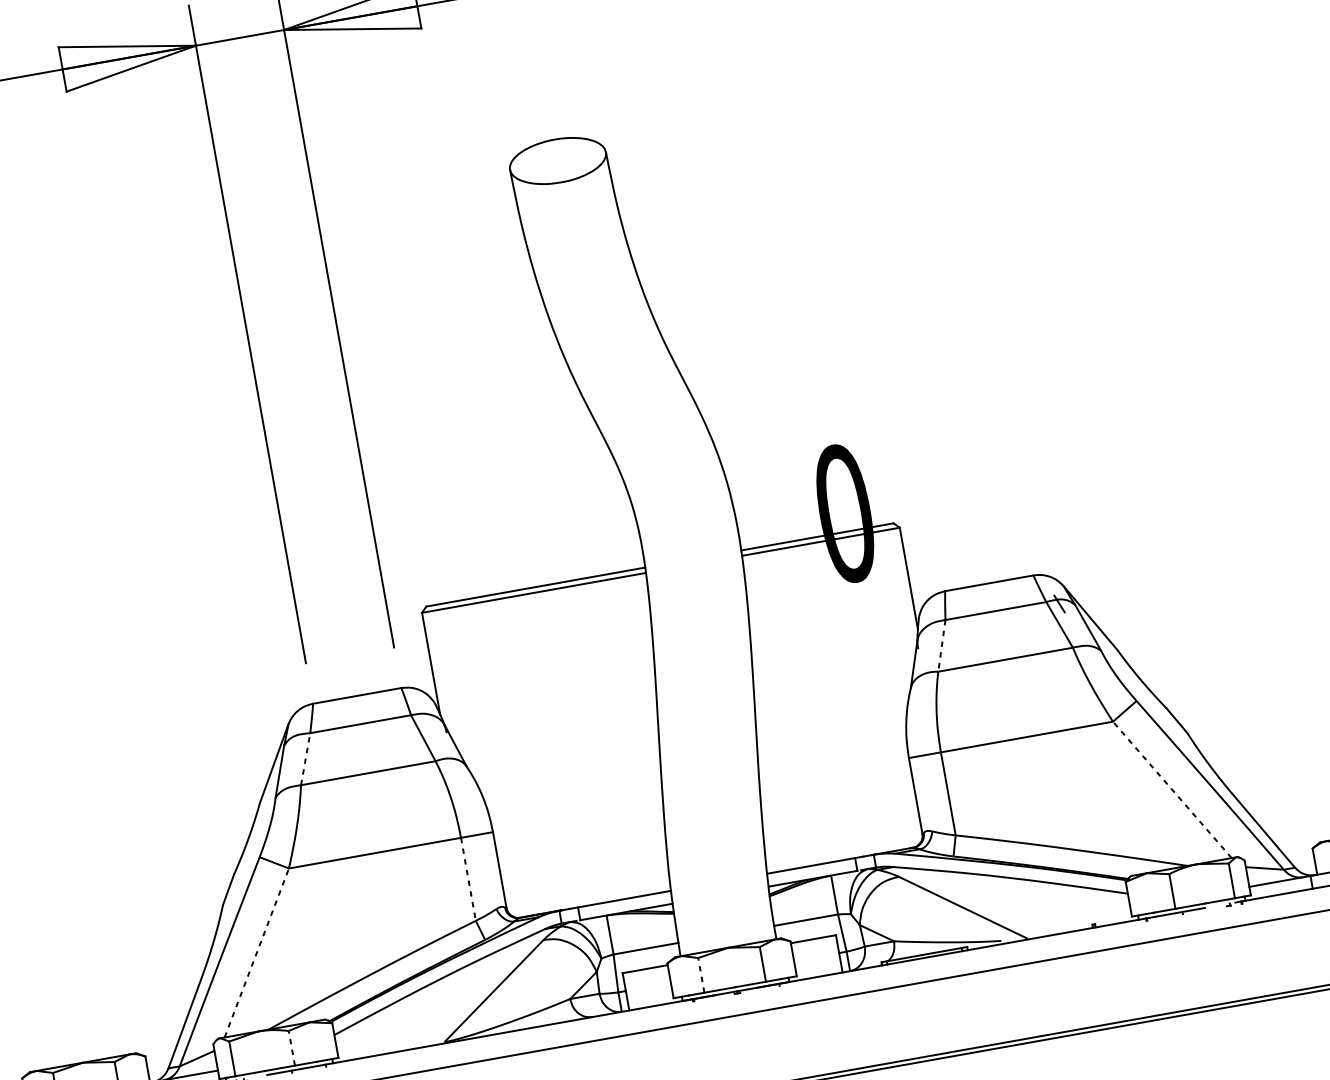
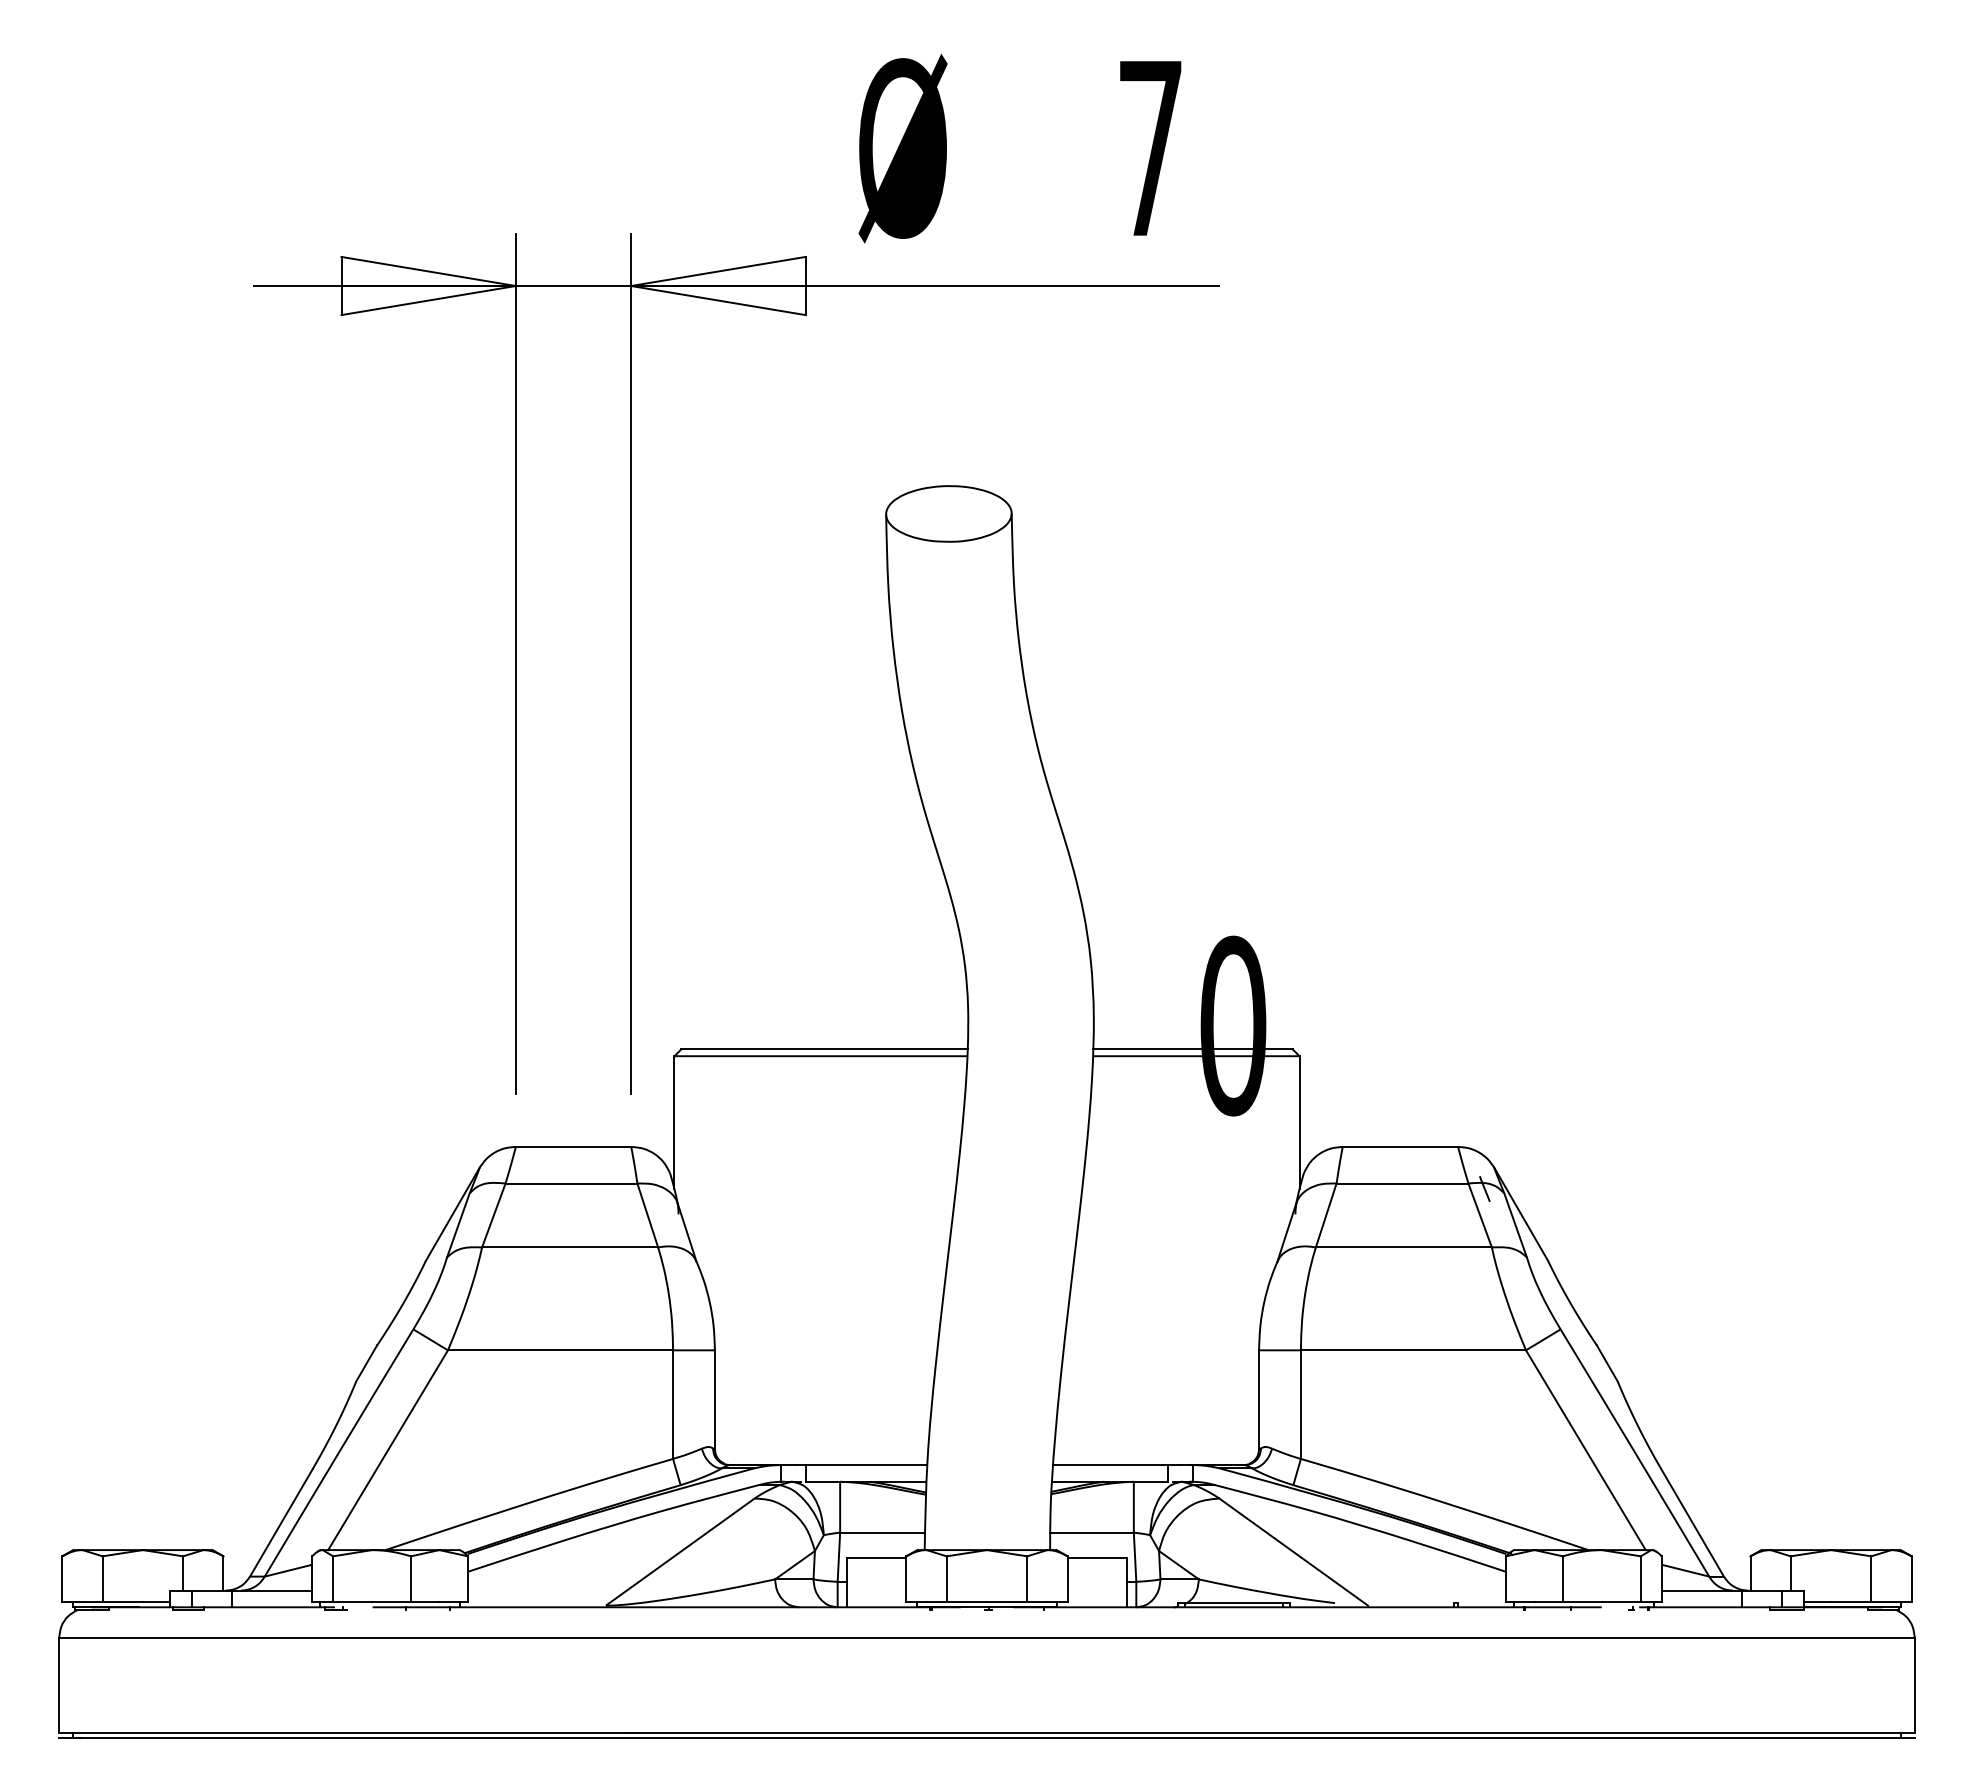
line: (942, 645) -> (1326, 1215), dashed -> solid
line: (306, 759) -> (494, 1215), dashed -> solid
line: (1171, 789) -> (1585, 1449), dashed -> solid
line: (468, 879) -> (673, 1405), dashed -> solid
line: (257, 952) -> (388, 1449), dashed -> solid
line: (701, 975) -> (946, 1579), dashed -> solid
line: (292, 1048) -> (411, 1579), dashed -> solid

